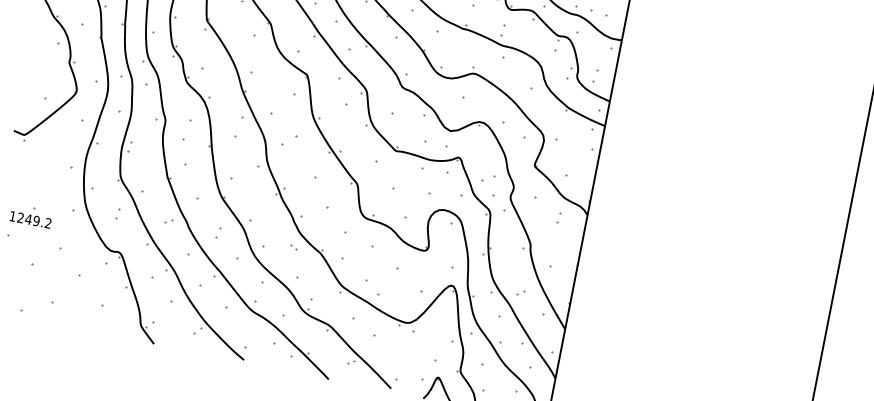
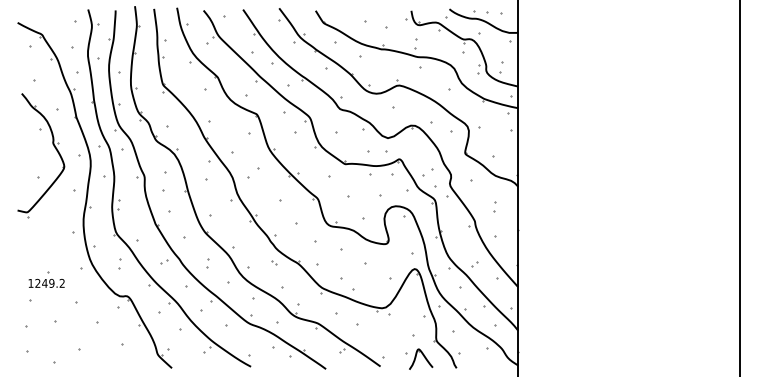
part: (559, 217) -> (494, 206), moved

